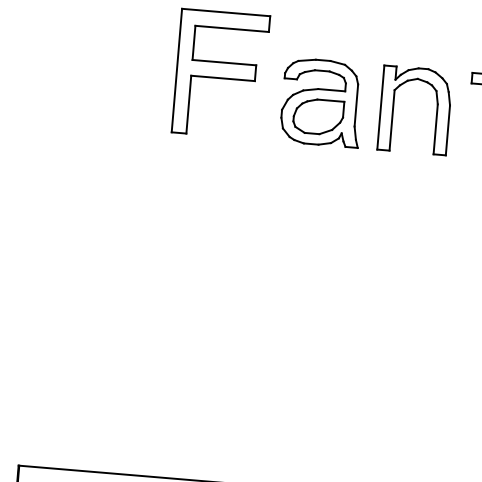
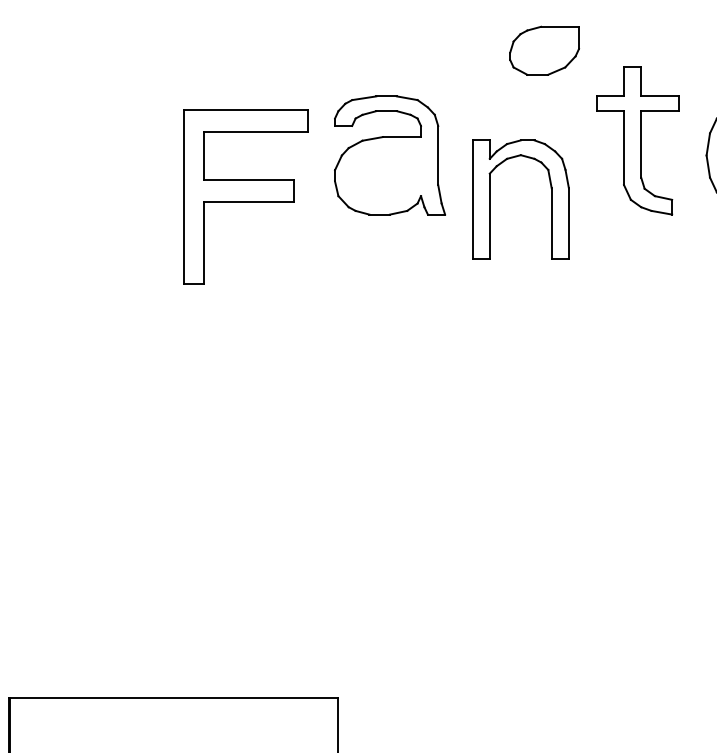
part: (220, 74) -> (245, 196), moved
part: (393, 108) -> (490, 199), moved
part: (318, 116) -> (544, 50), moved

